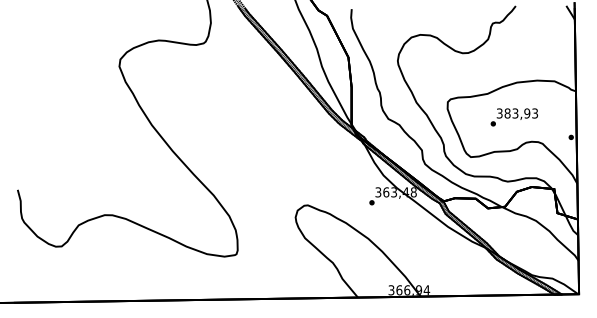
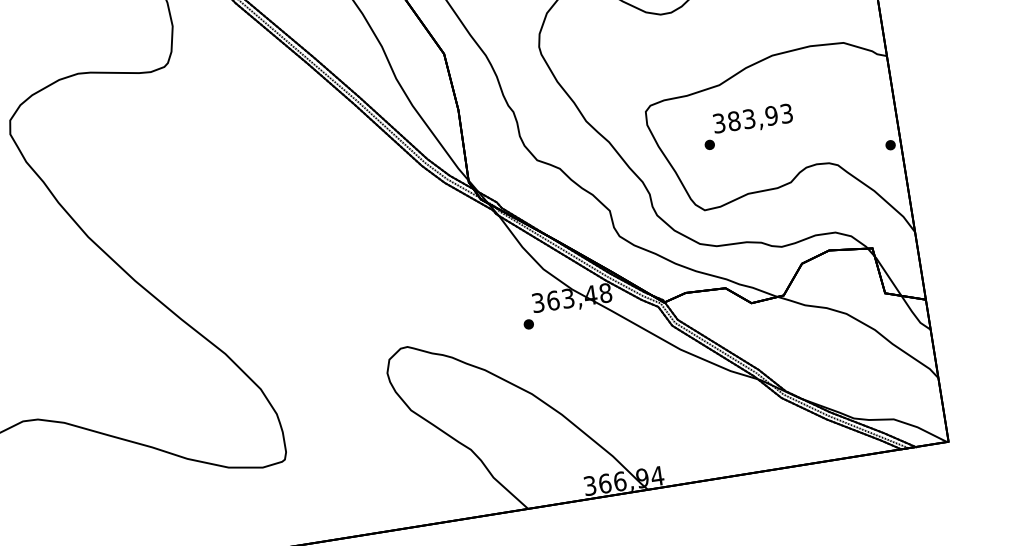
text: (513, 117) -> (746, 127), moved

